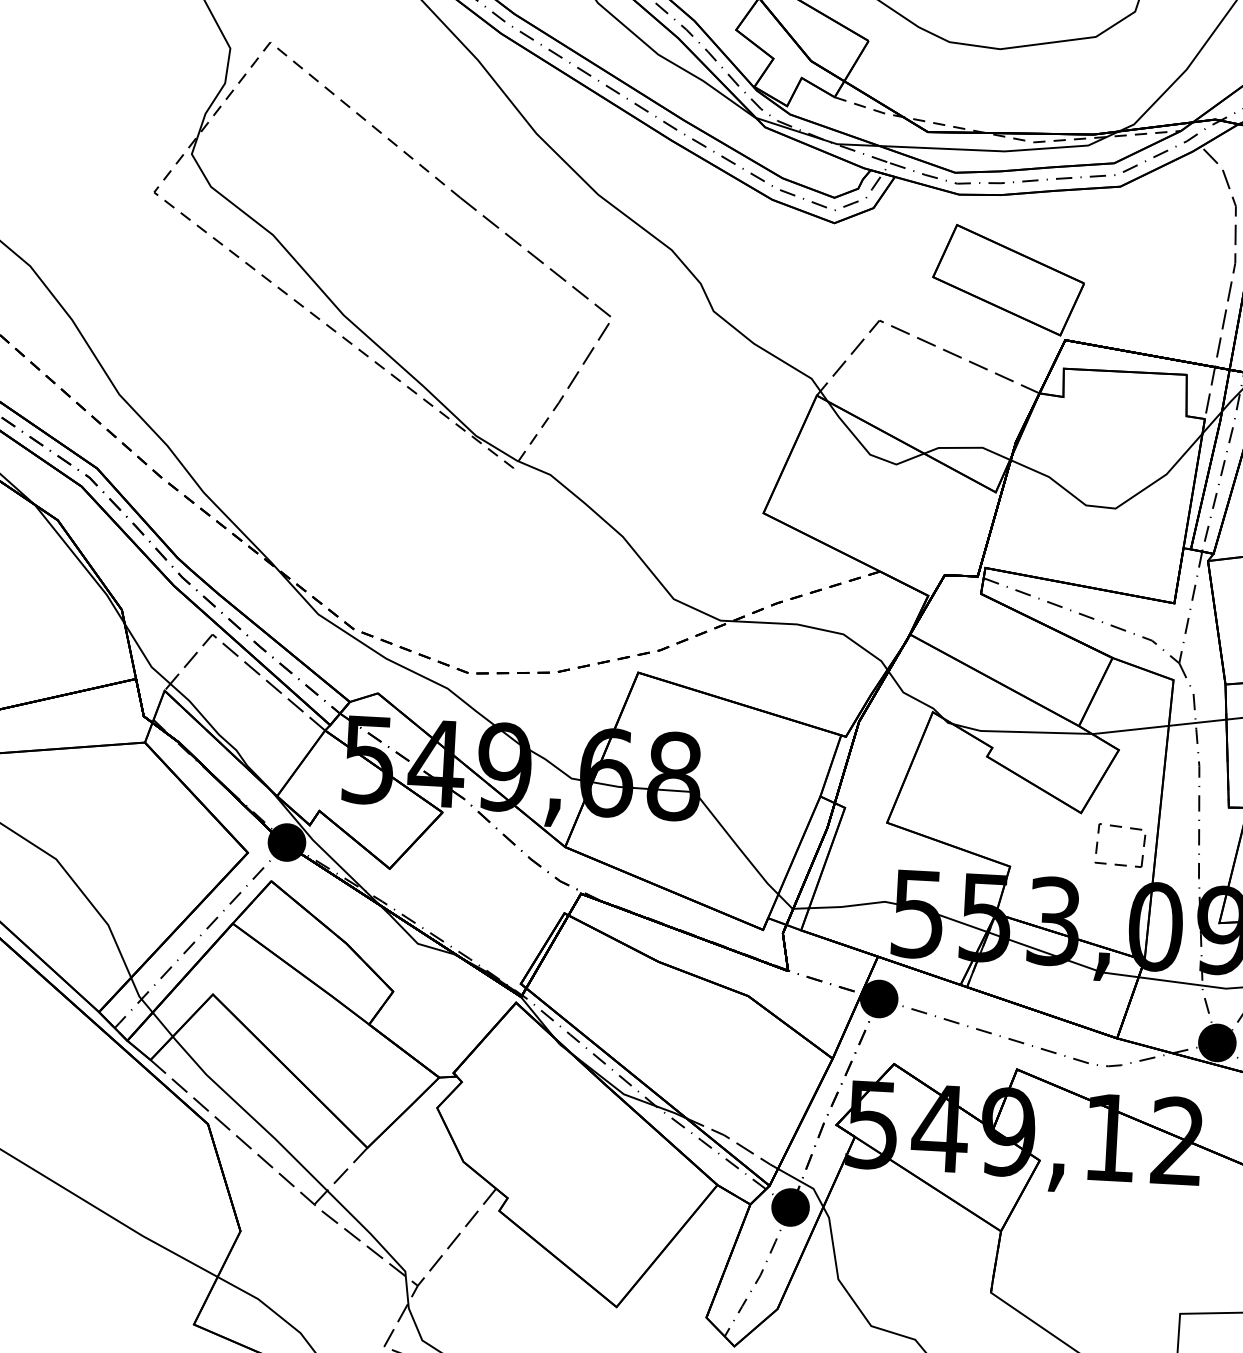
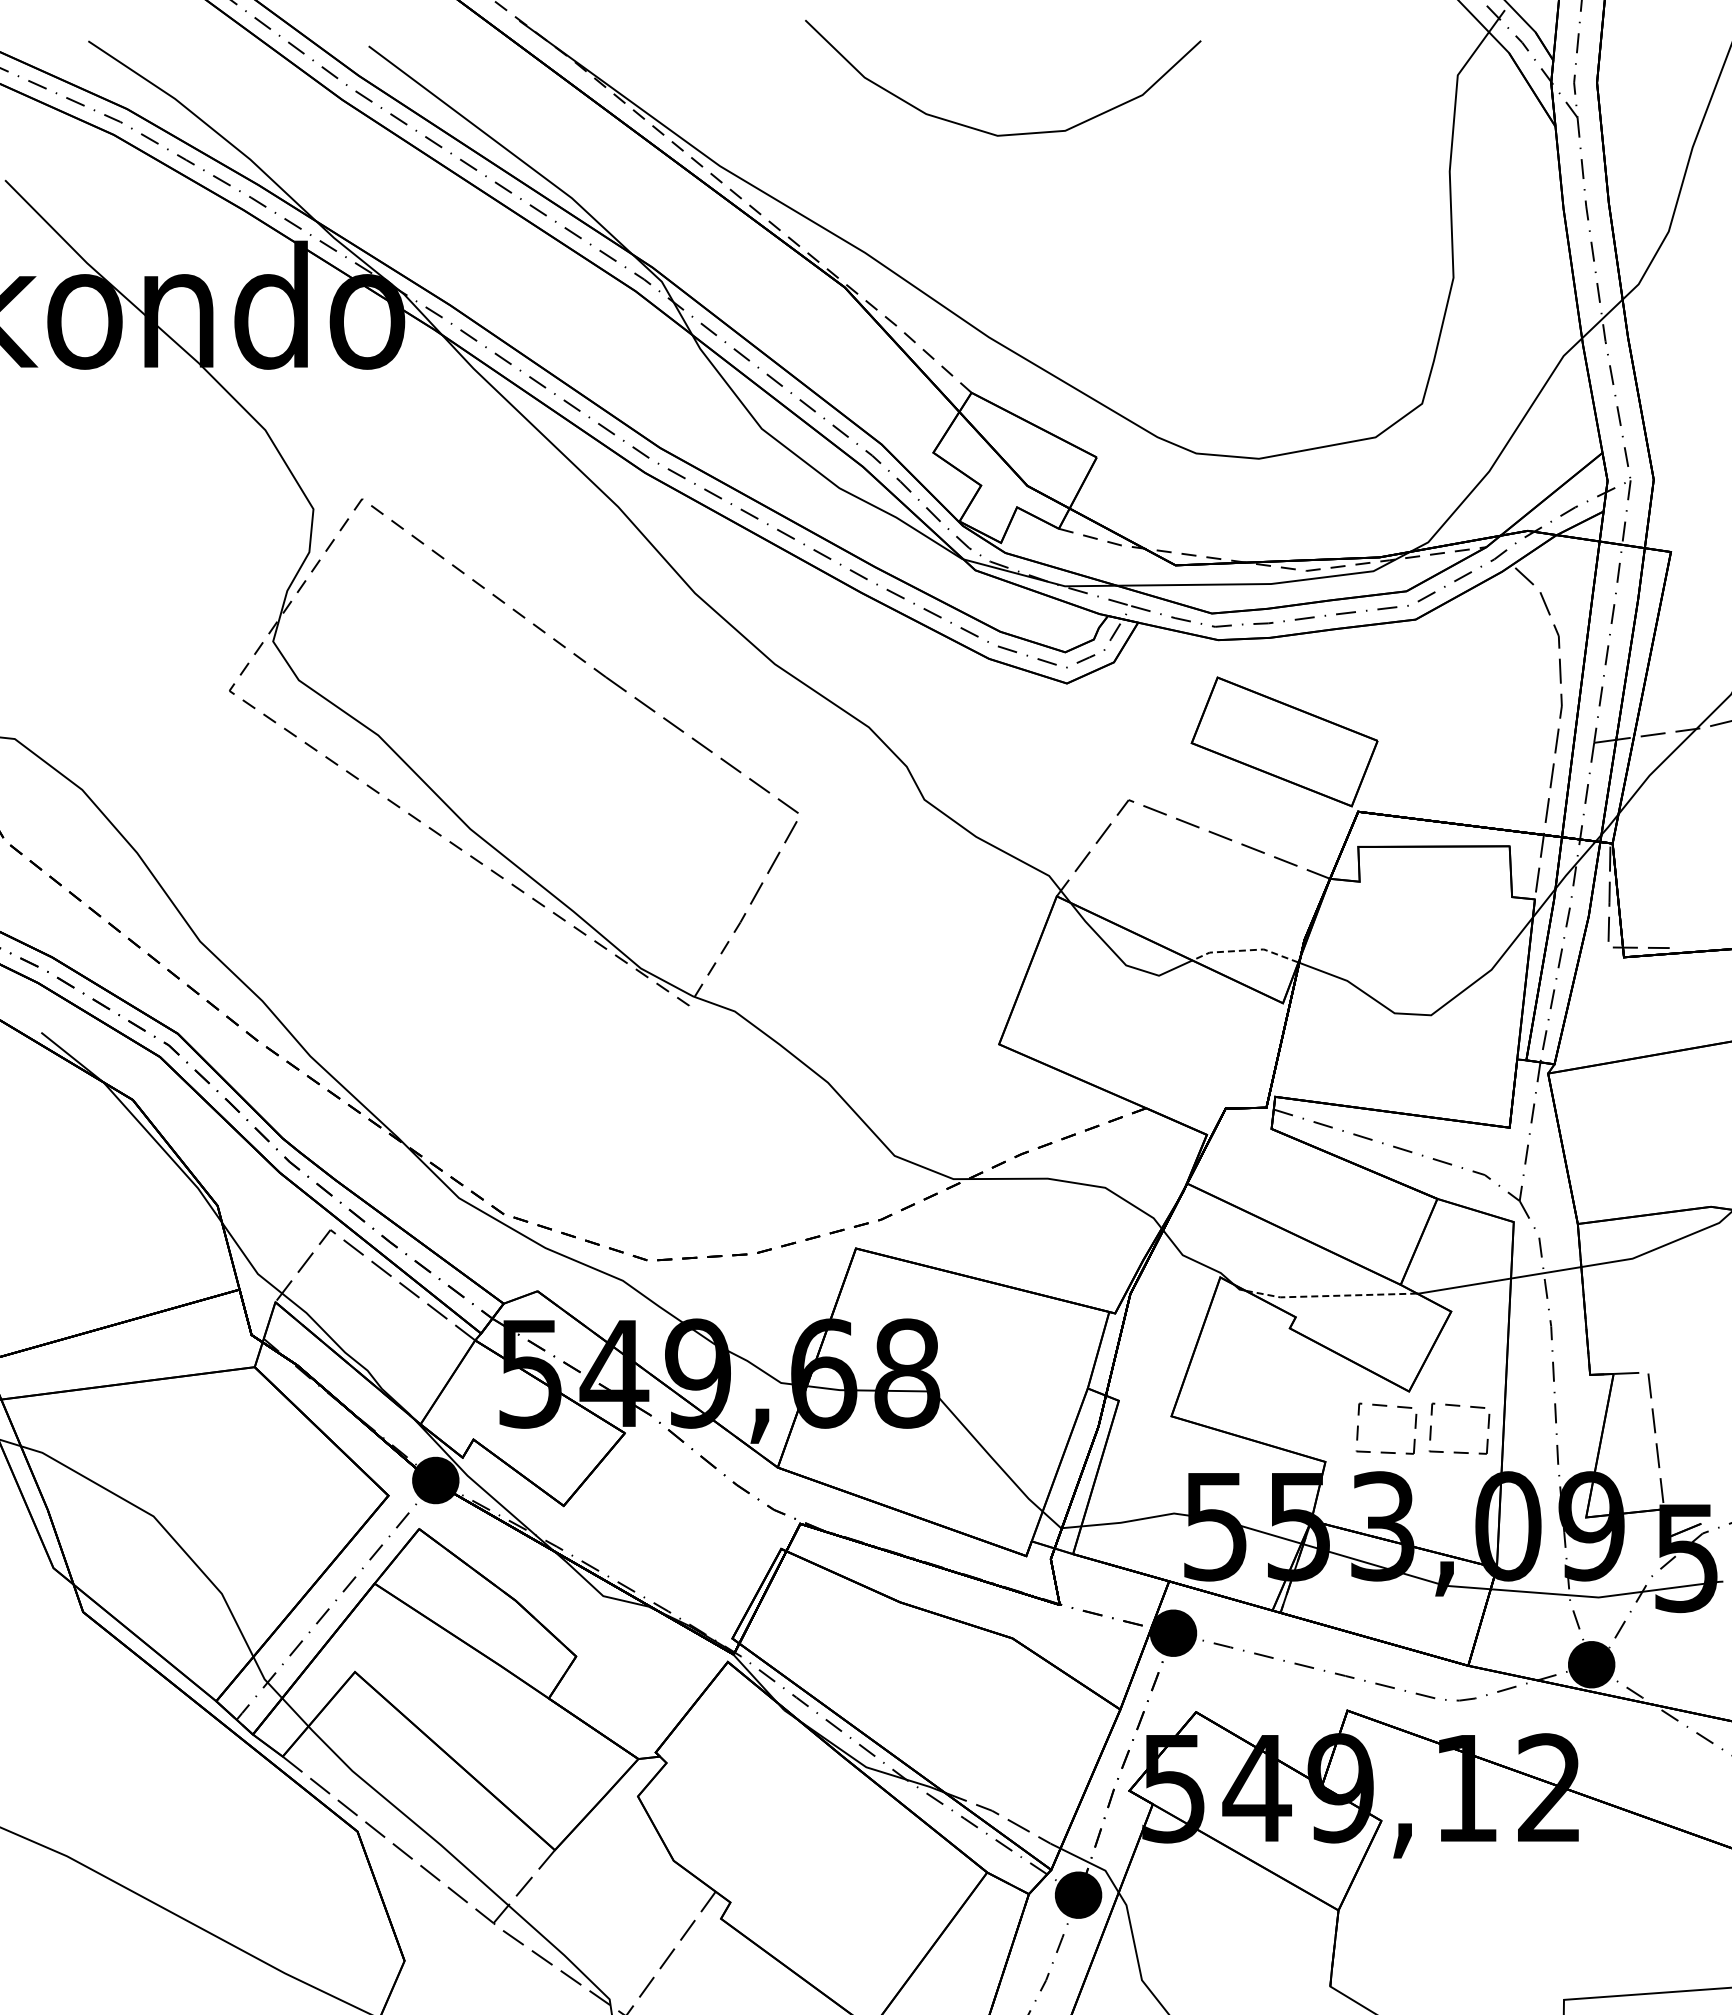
line: (968, 447) -> (1246, 950), solid -> dashed
line: (1021, 731) -> (1330, 1295), solid -> dashed
part: (1062, 824) -> (1386, 1406), added

